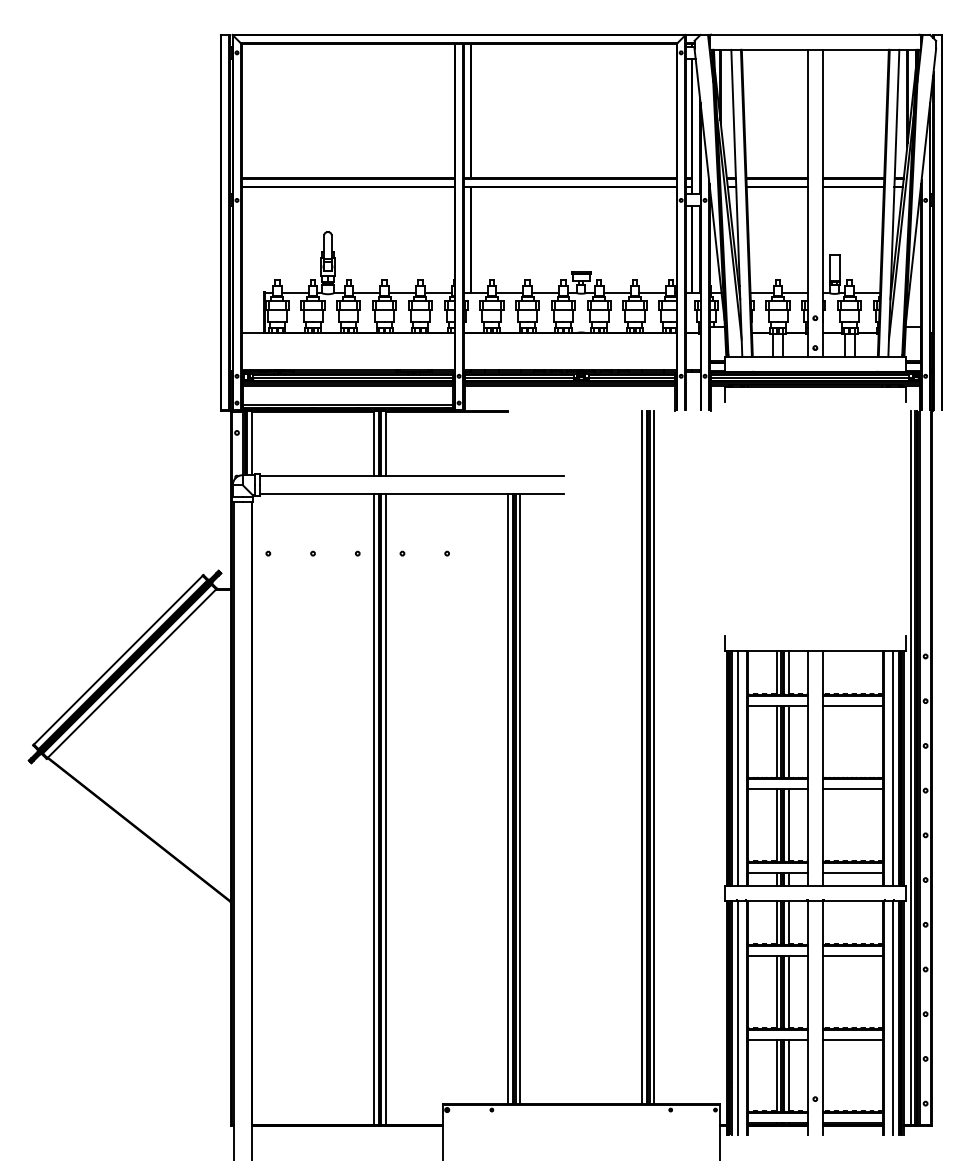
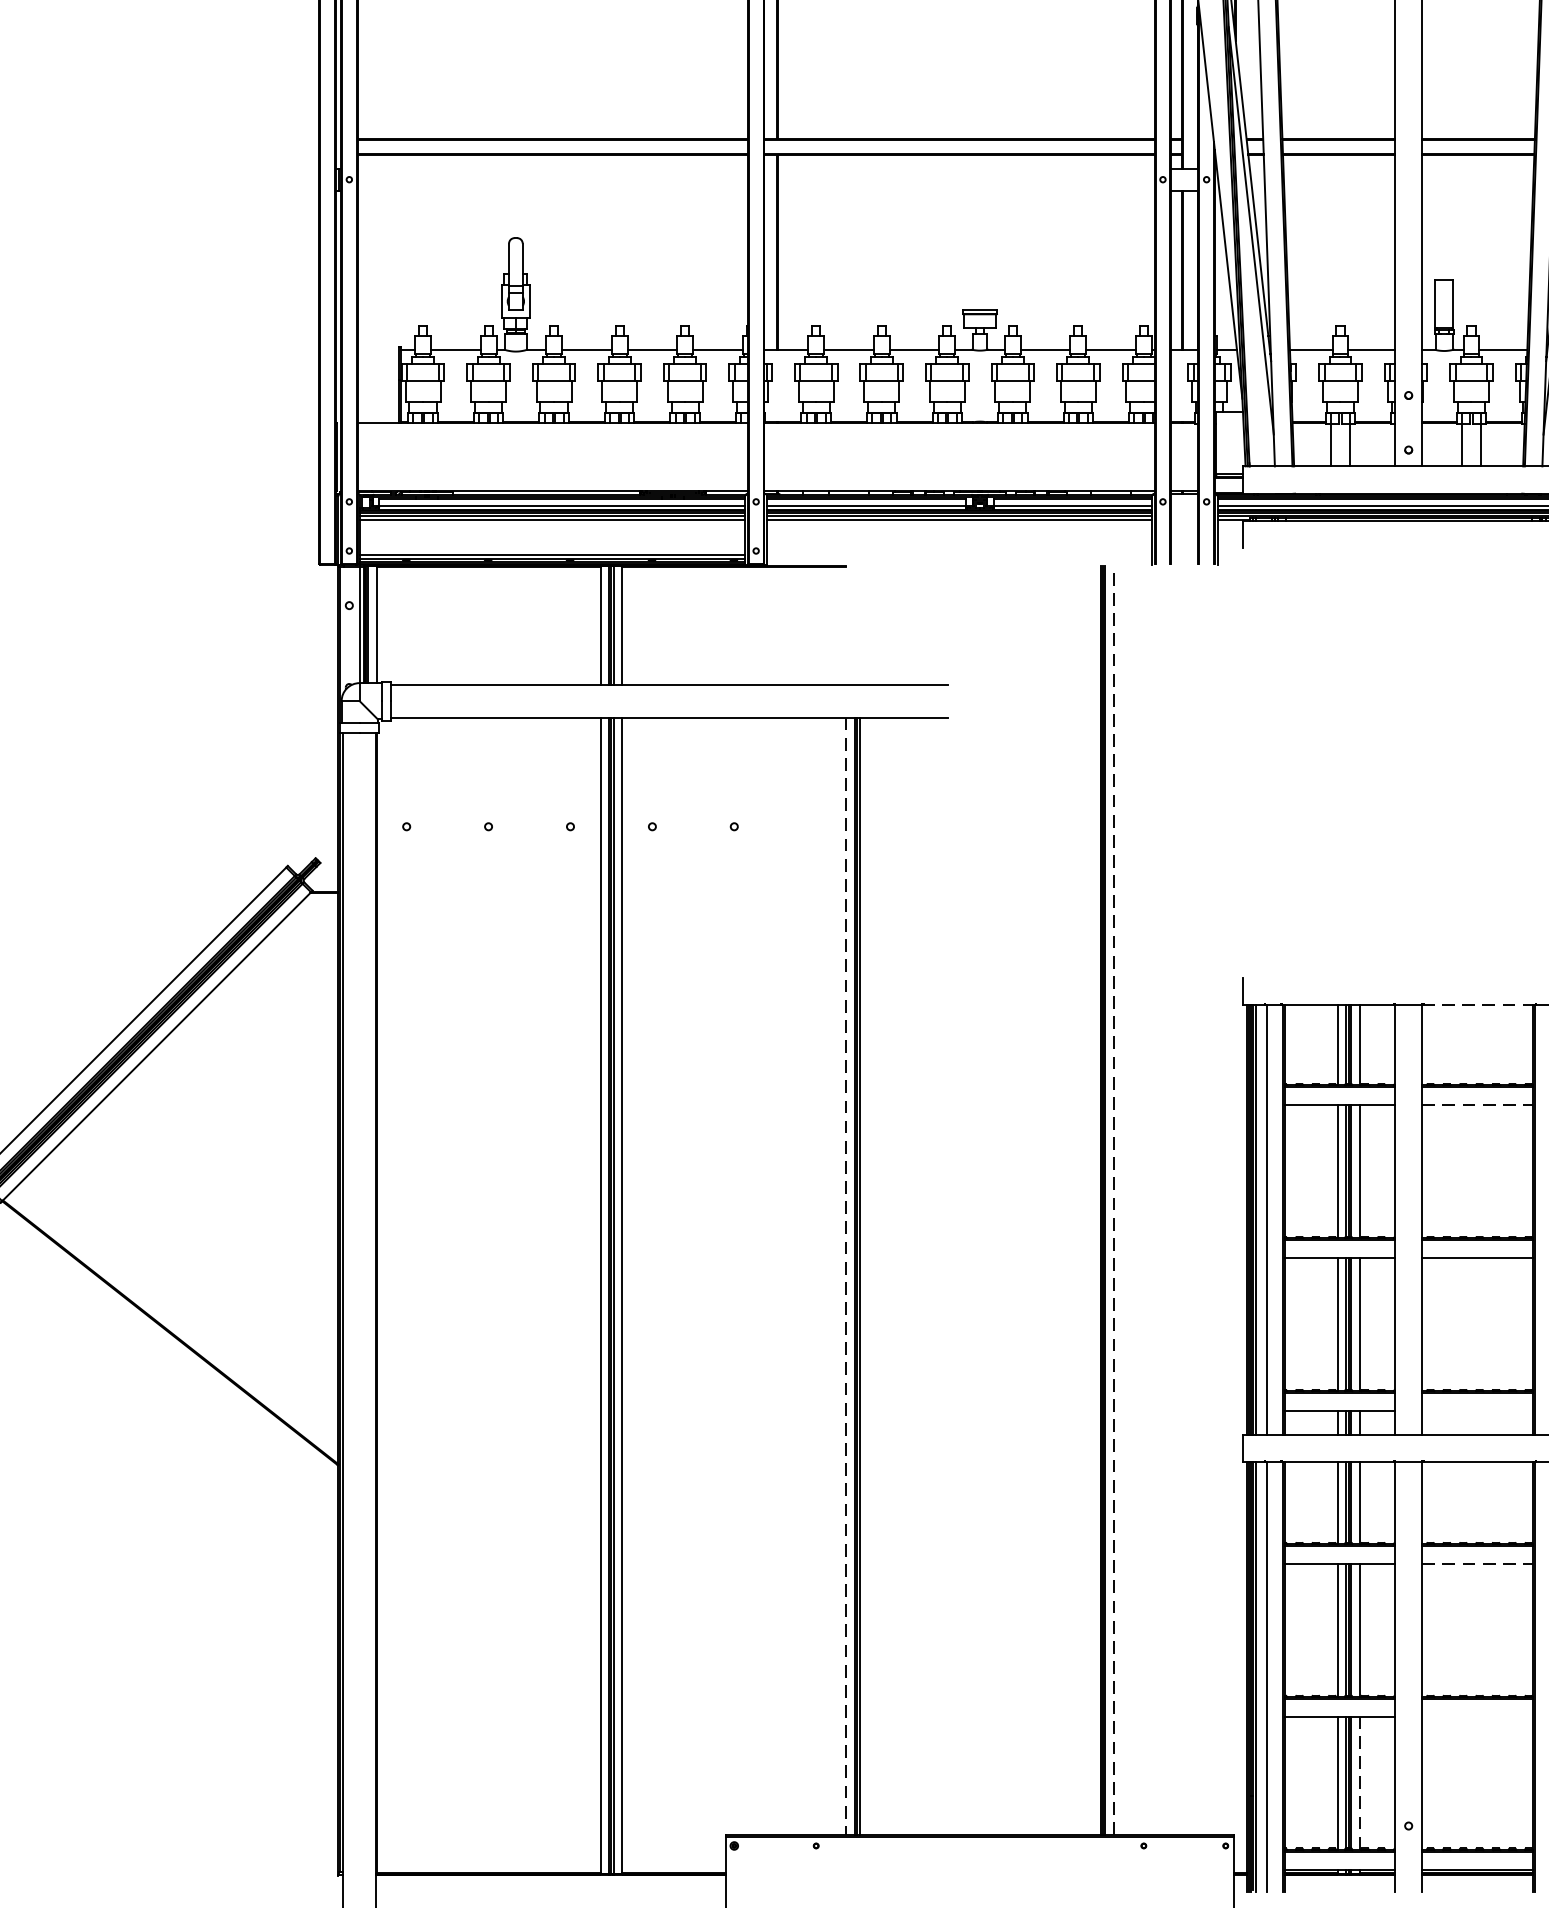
line: (854, 651) -> (1480, 1006), solid -> dashed
line: (853, 705) -> (1478, 1104), solid -> dashed
line: (642, 757) -> (1092, 1200), removed
line: (654, 757) -> (1114, 1200), solid -> dashed
line: (508, 799) -> (846, 1277), solid -> dashed
line: (520, 799) -> (868, 1277), removed
line: (852, 872) -> (1476, 1410), removed
line: (853, 956) -> (1478, 1564), solid -> dashed
line: (852, 1039) -> (1476, 1716), removed
line: (788, 1075) -> (1359, 1782), solid -> dashed

